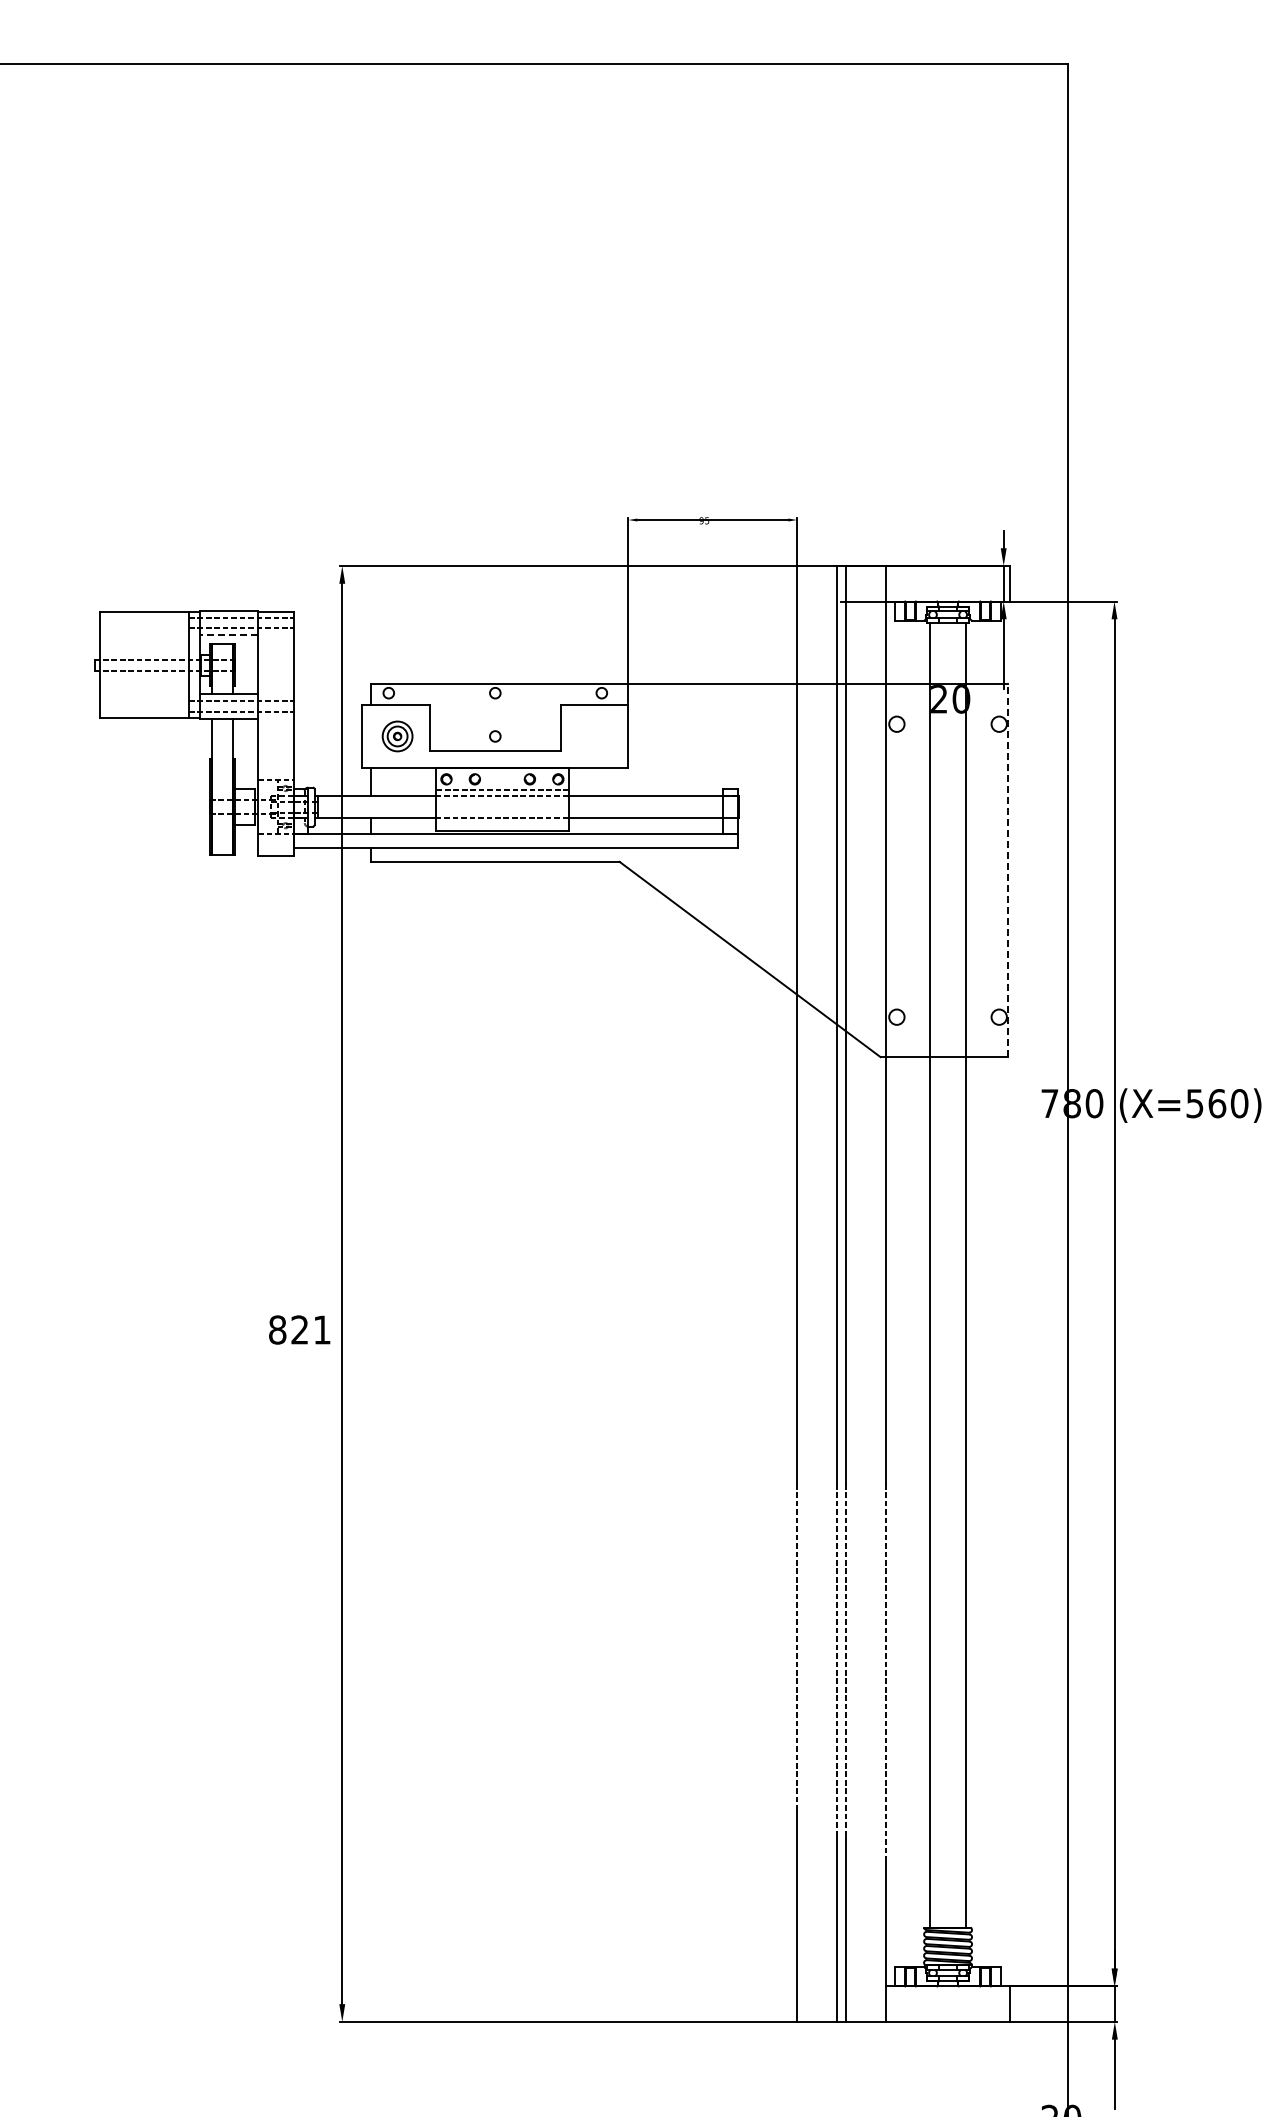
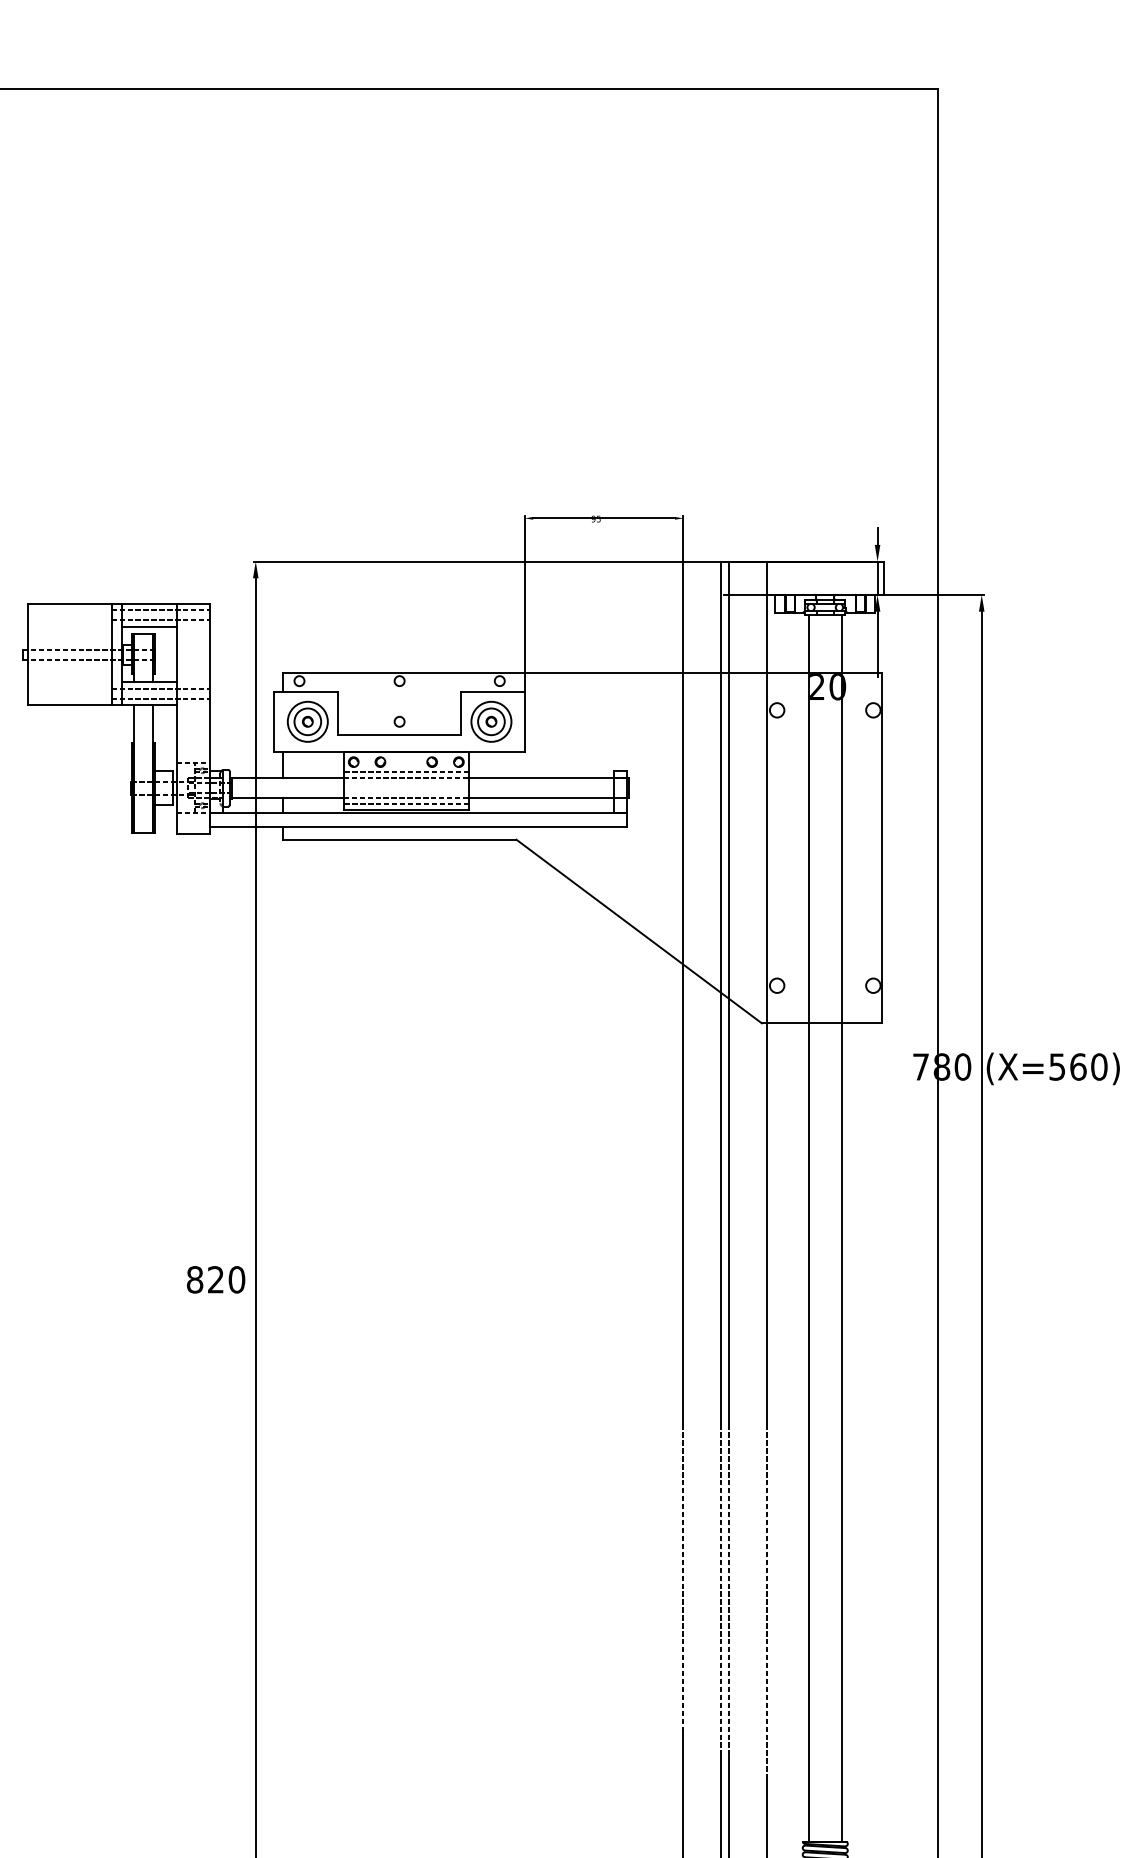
line: (228, 635) -> (148, 626), dashed -> solid
part: (397, 736) -> (307, 721), size x1.43
part: (592, 736) -> (490, 721), added
line: (502, 824) -> (406, 804), added
line: (1008, 870) -> (882, 847), dashed -> solid
text: (322, 1329) -> (237, 1279), 821 -> 820

